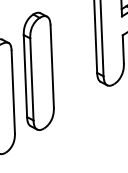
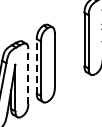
line: (24, 74) -> (36, 65), solid -> dashed
line: (13, 91) -> (28, 76), solid -> dashed

